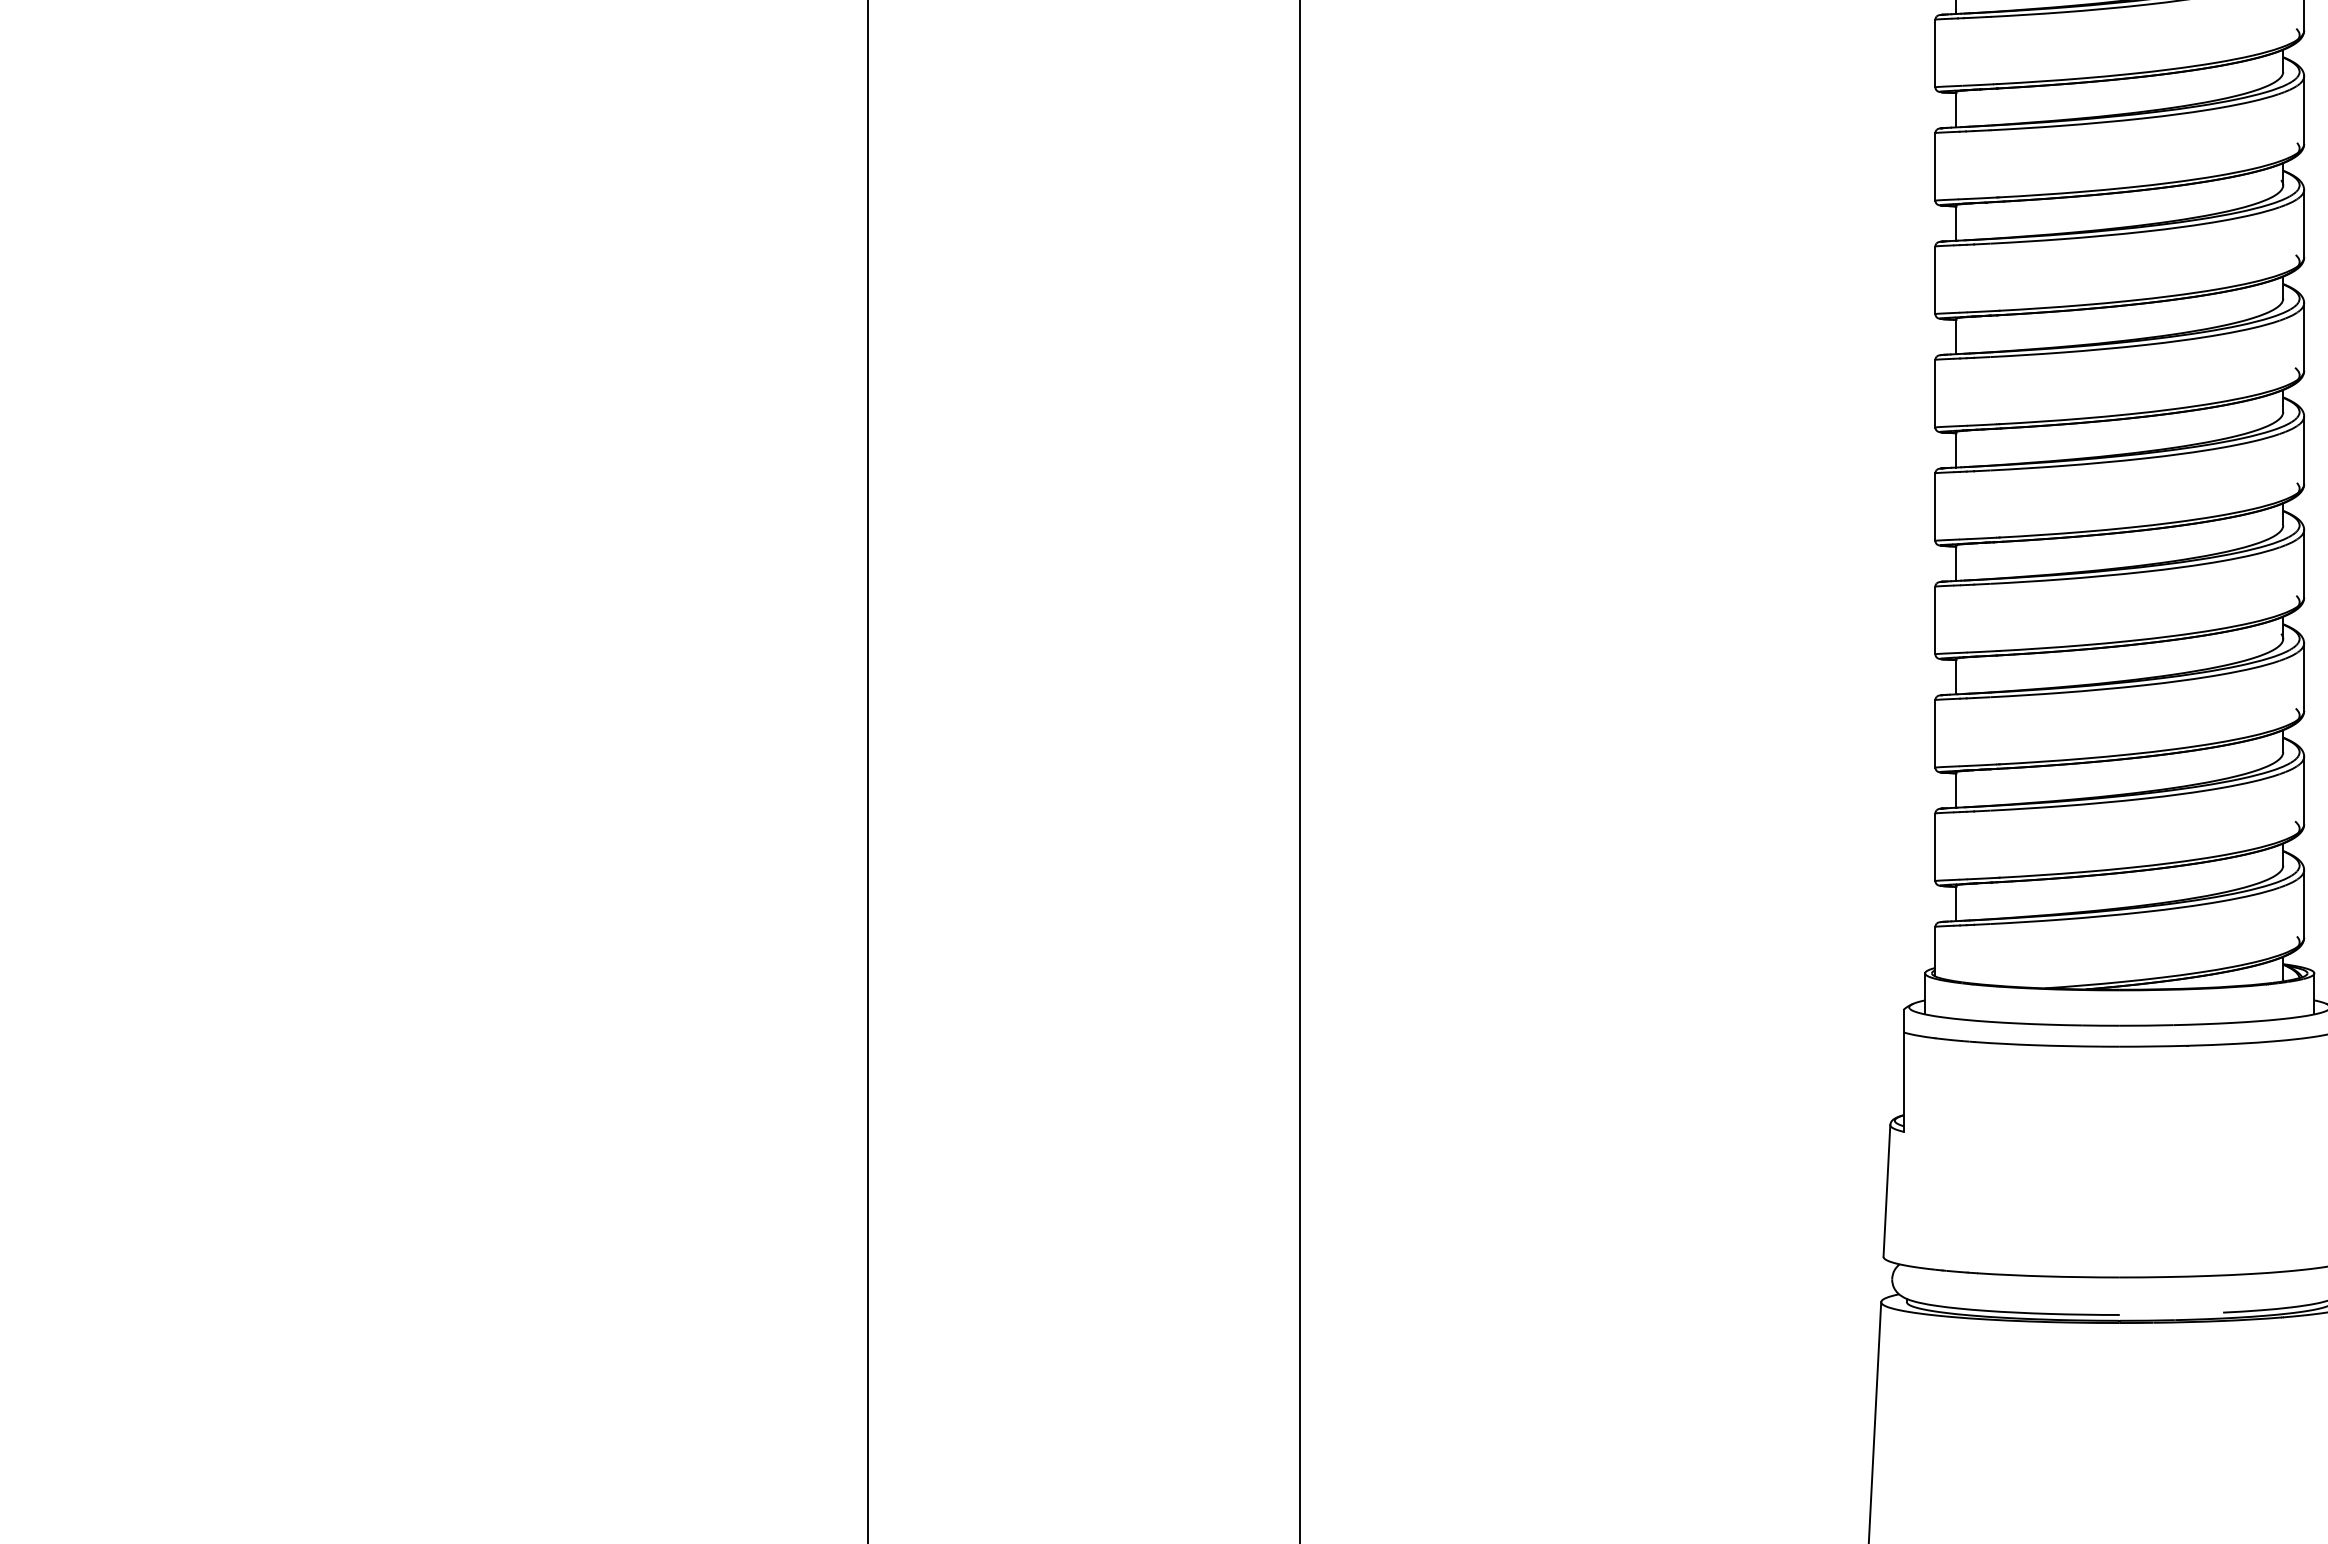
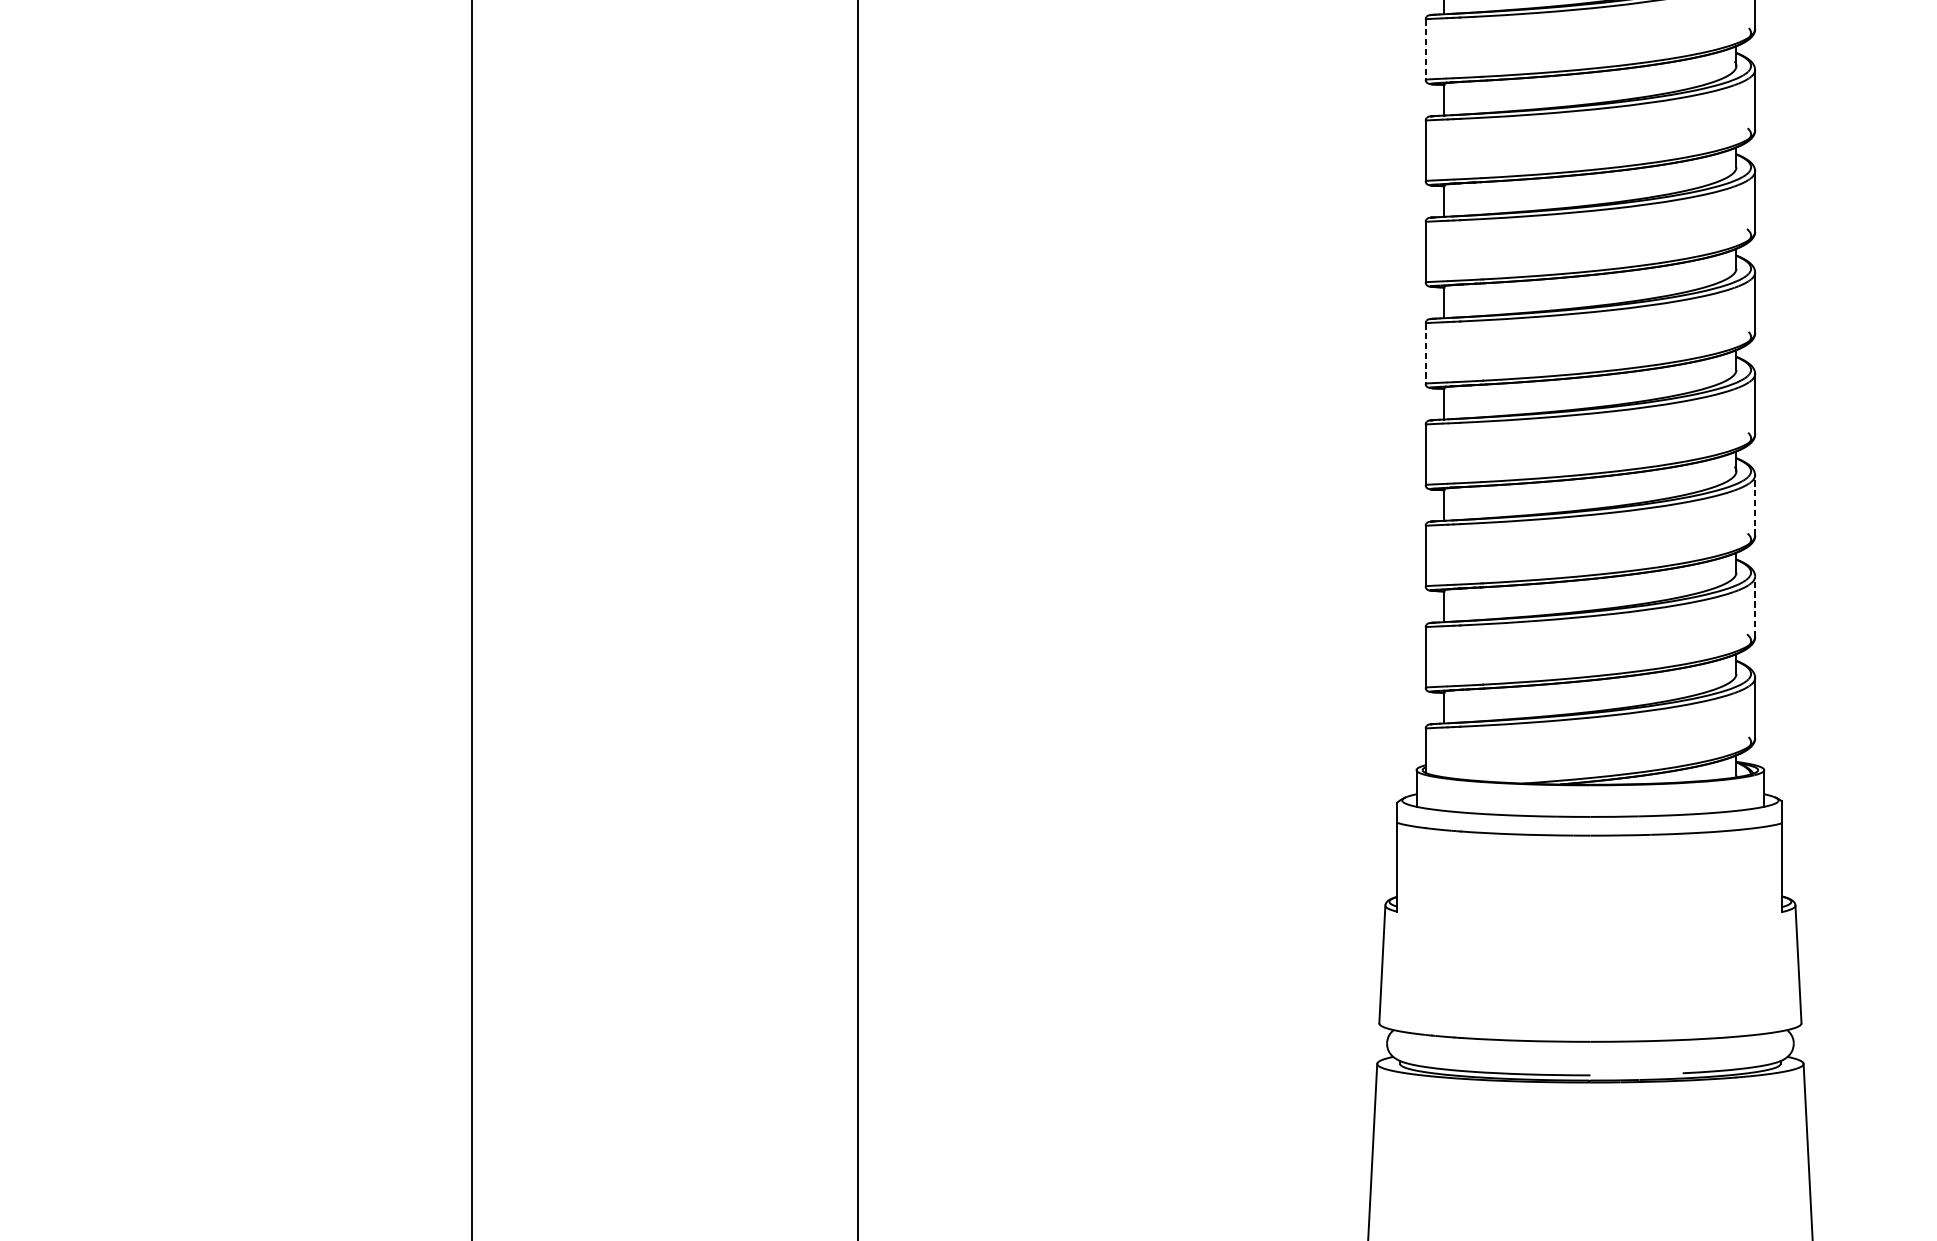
line: (1935, 166) -> (1425, 49), solid -> dashed
line: (1935, 507) -> (1425, 353), solid -> dashed
line: (2304, 677) -> (1755, 505), solid -> dashed
line: (2304, 790) -> (1755, 606), solid -> dashed

